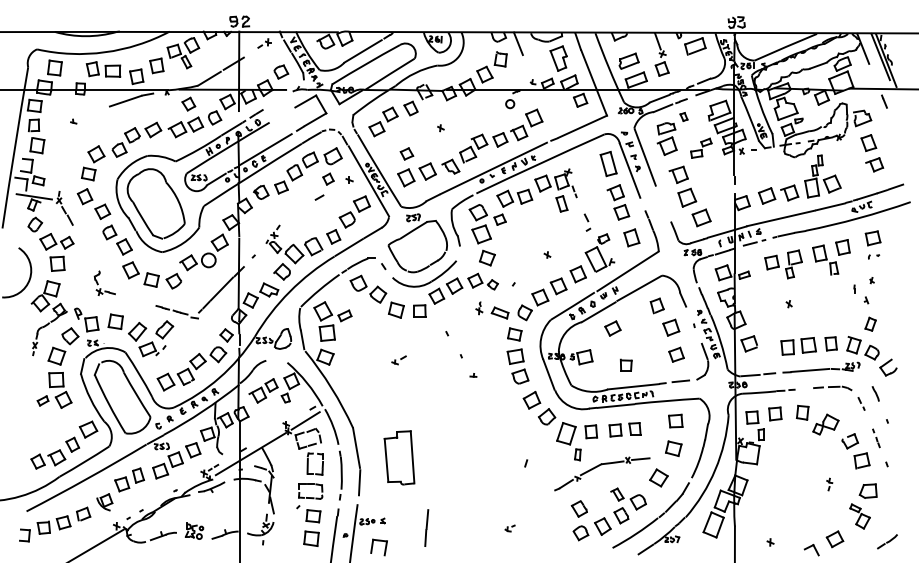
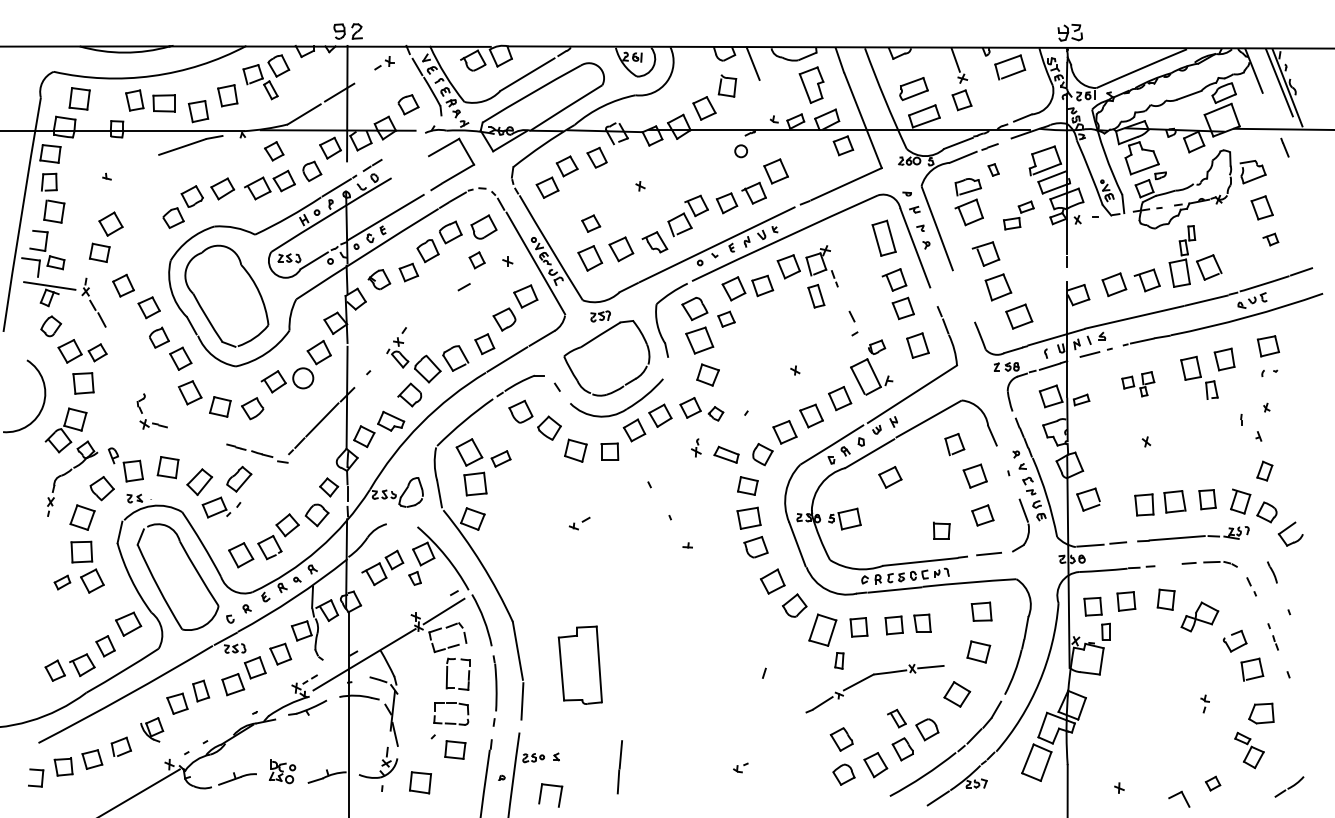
part: (93, 163) -> (106, 237), moved
part: (874, 164) -> (1270, 239), size x0.6
part: (783, 264) -> (1138, 384), size x0.6
part: (626, 364) -> (942, 529), moved
part: (311, 538) -> (420, 782), moved
part: (834, 539) -> (1212, 783), size x0.6

